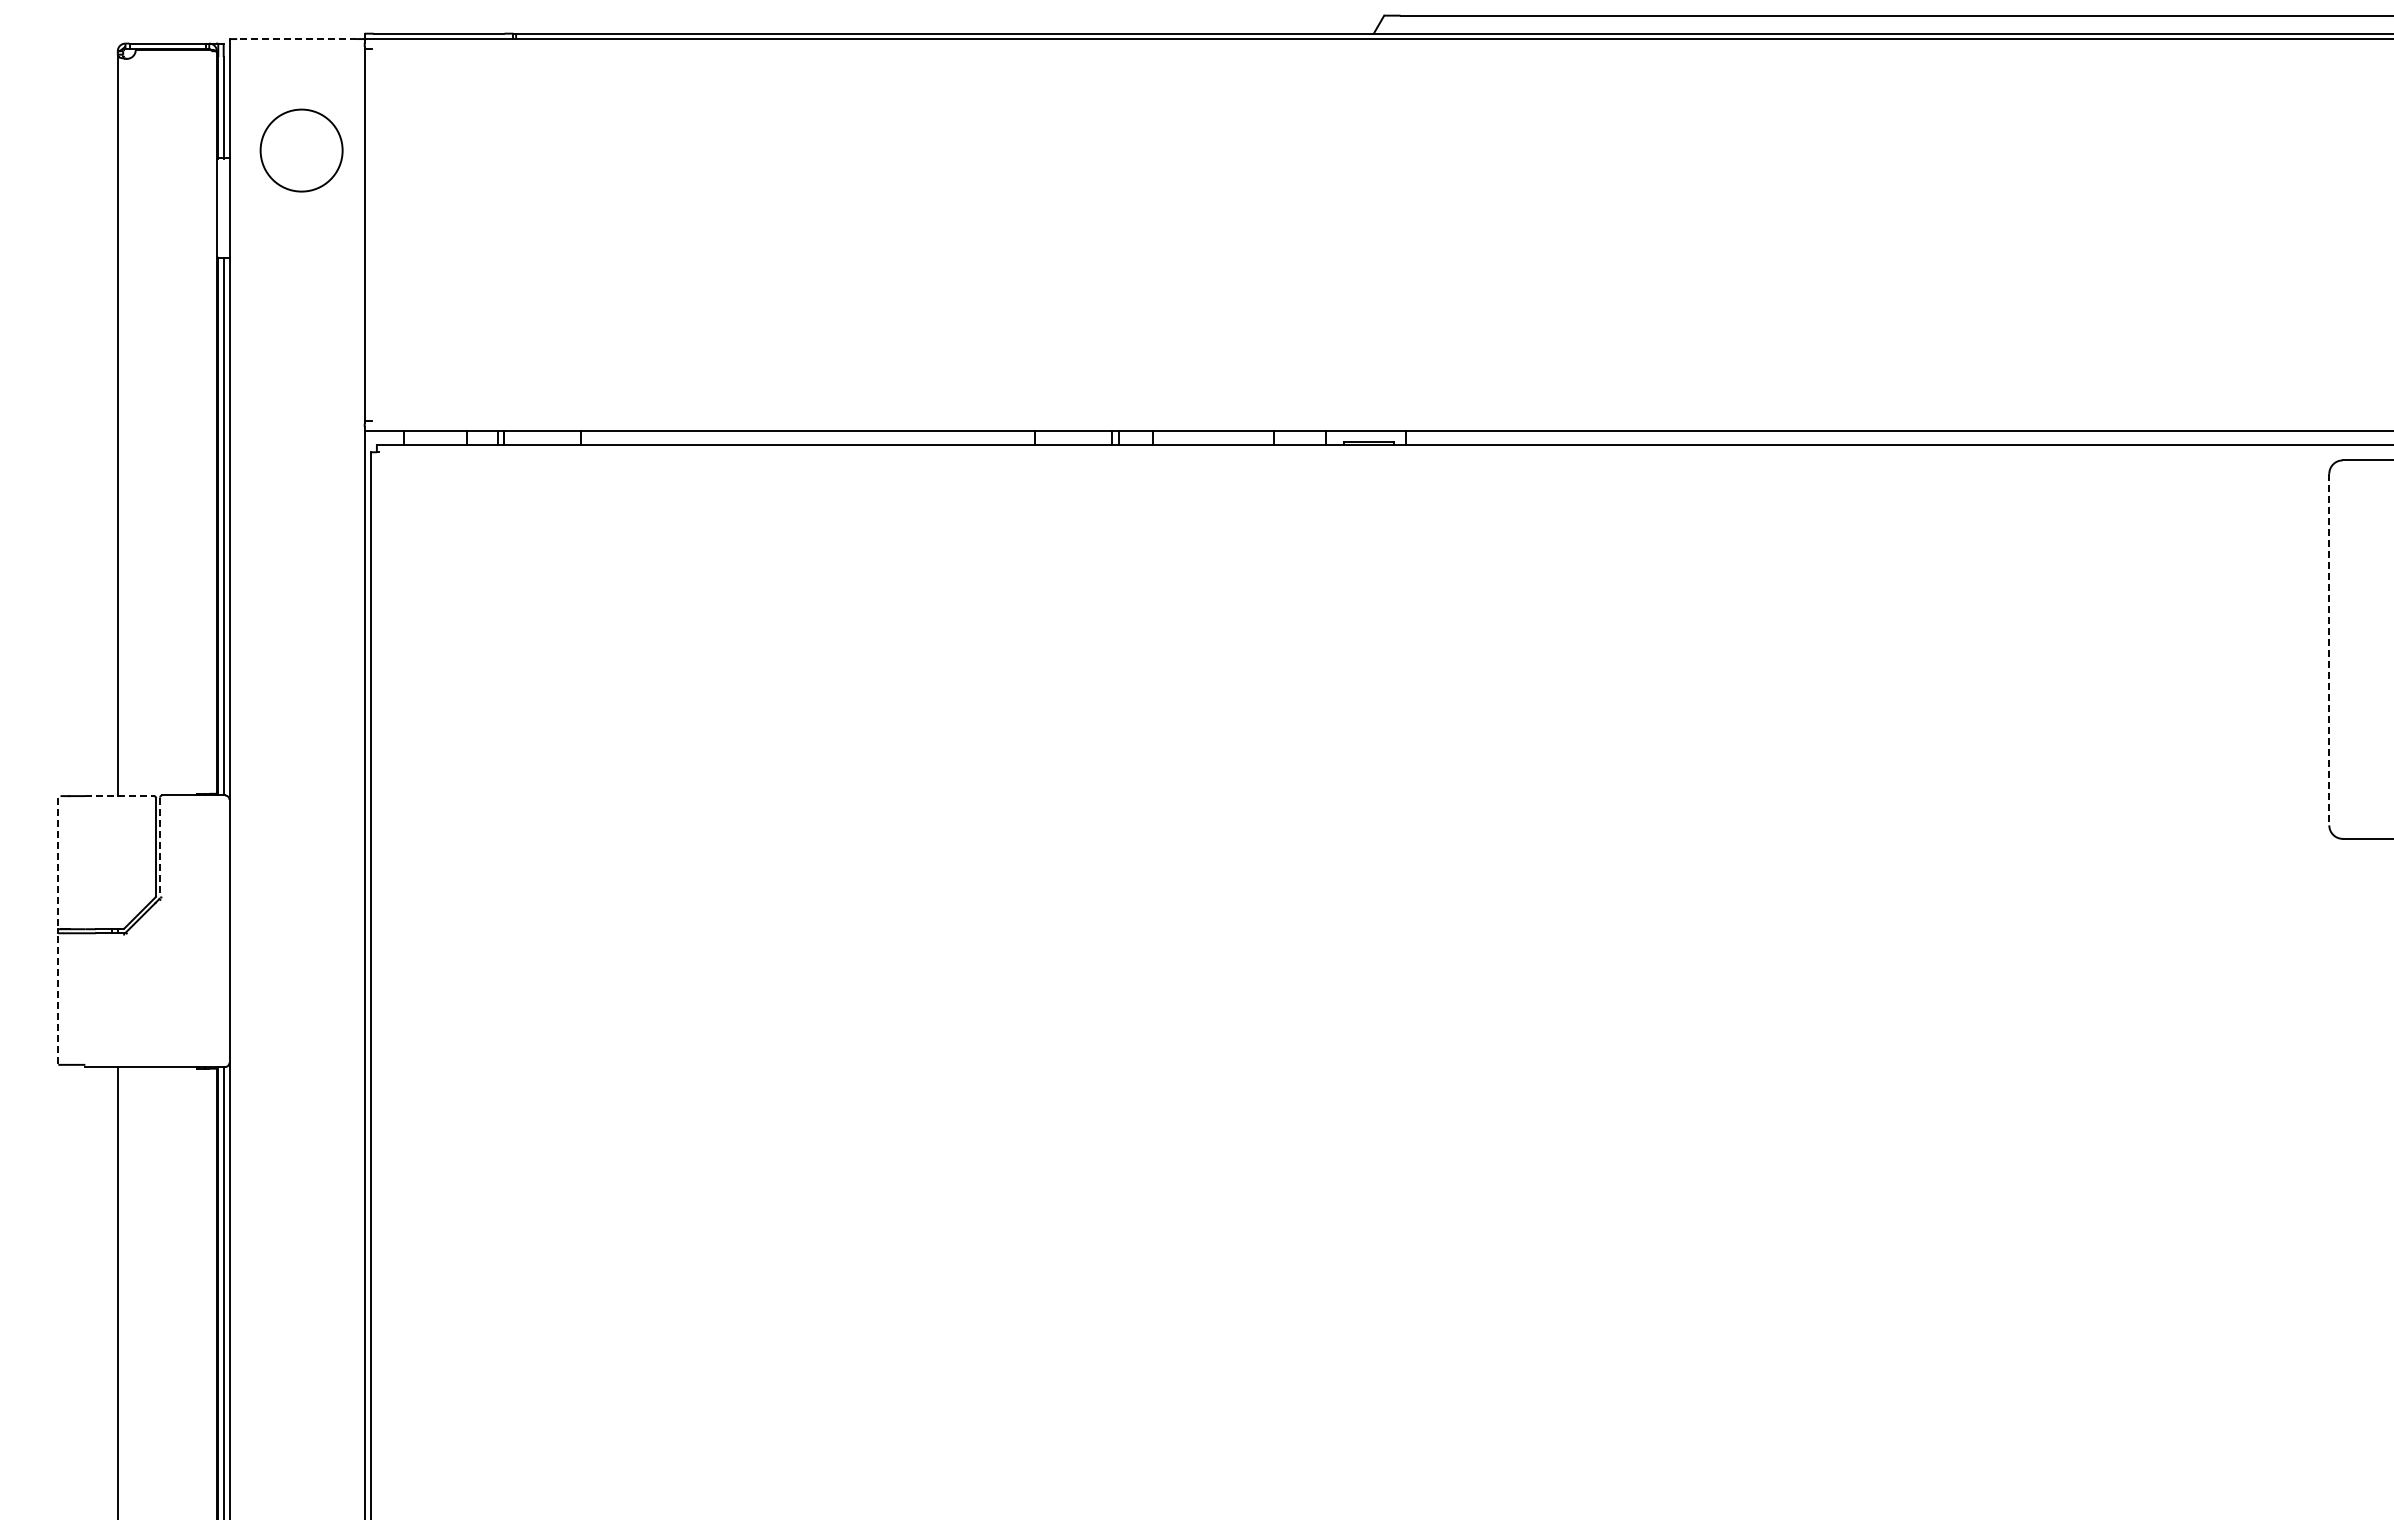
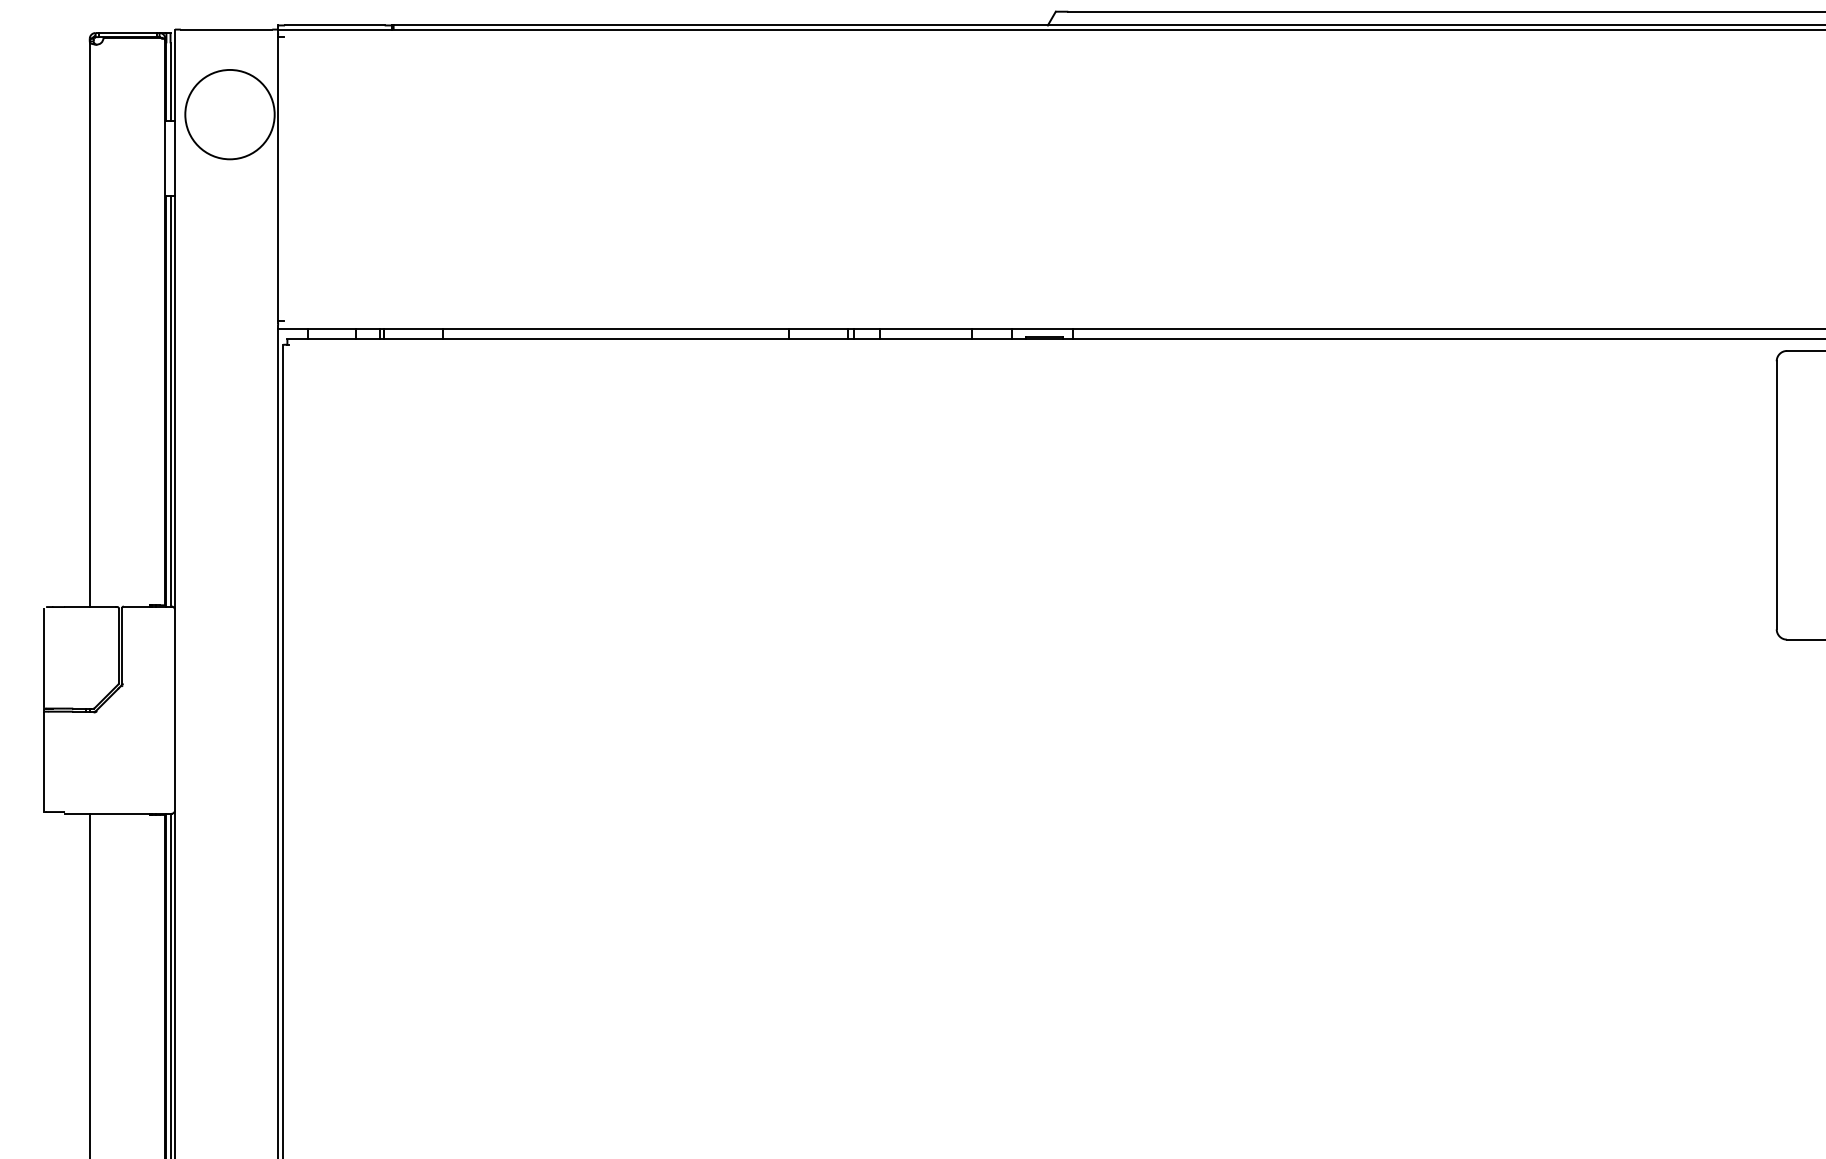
line: (297, 39) -> (226, 29), dashed -> solid
circle: (301, 150) -> (229, 114), size x1.43
line: (2329, 649) -> (1776, 495), dashed -> solid
line: (119, 796) -> (91, 607), dashed -> solid
line: (160, 847) -> (122, 646), dashed -> solid
line: (58, 863) -> (44, 658), dashed -> solid
line: (58, 1000) -> (44, 762), dashed -> solid

